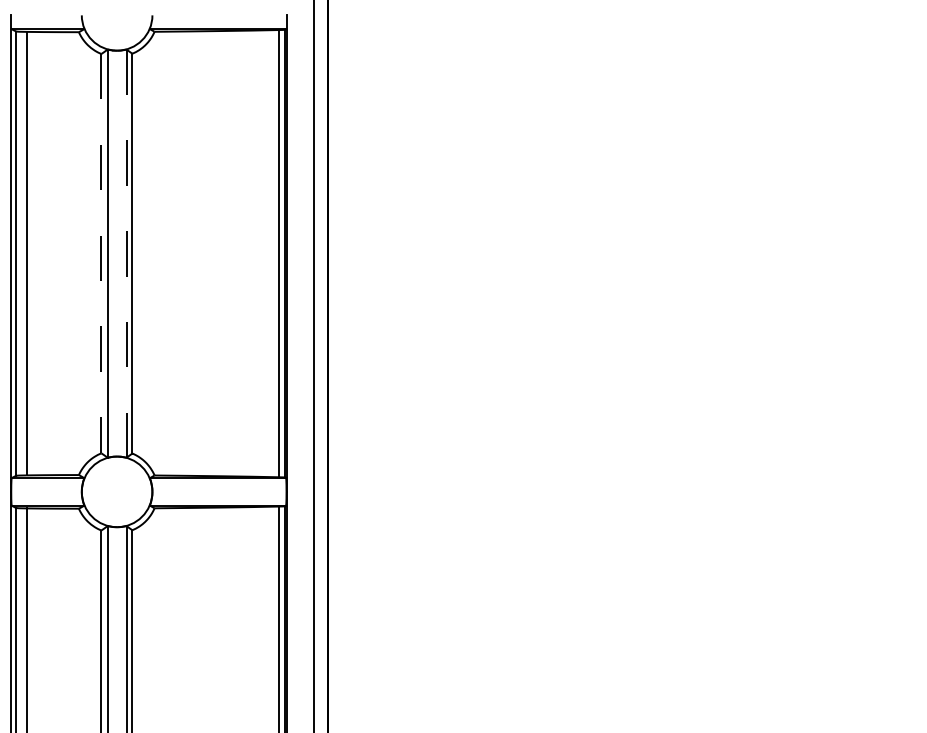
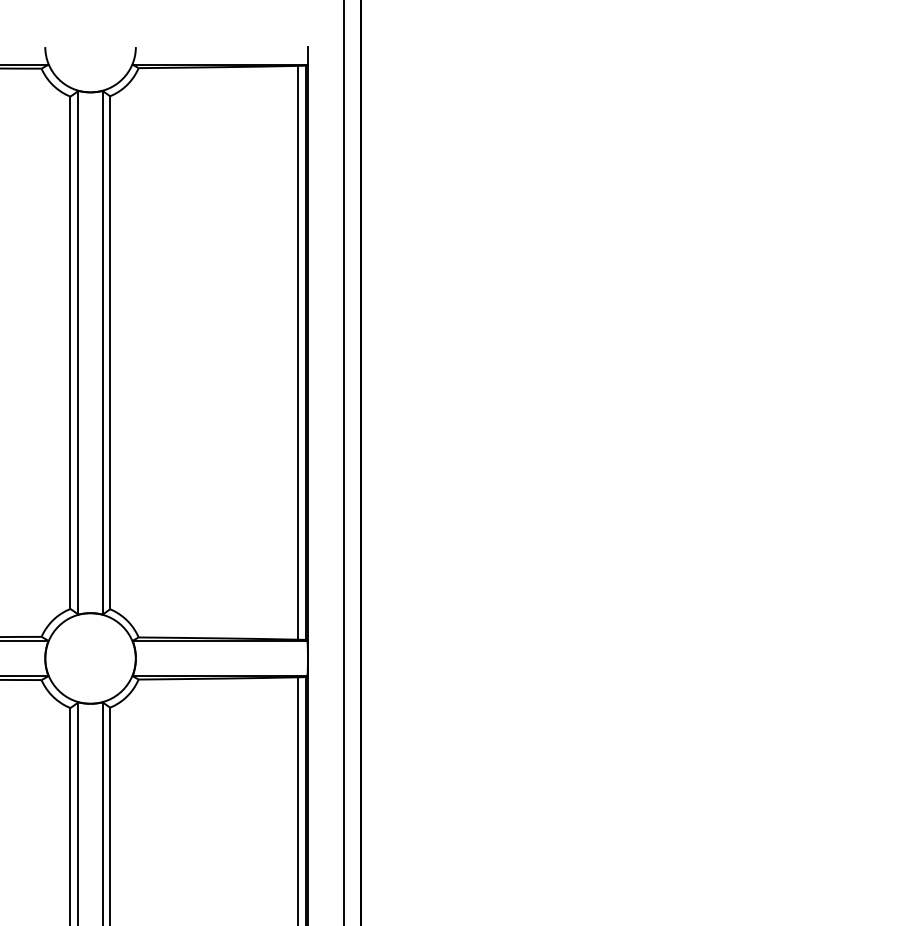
line: (101, 253) -> (70, 352), dashed -> solid
line: (126, 253) -> (102, 352), dashed -> solid

